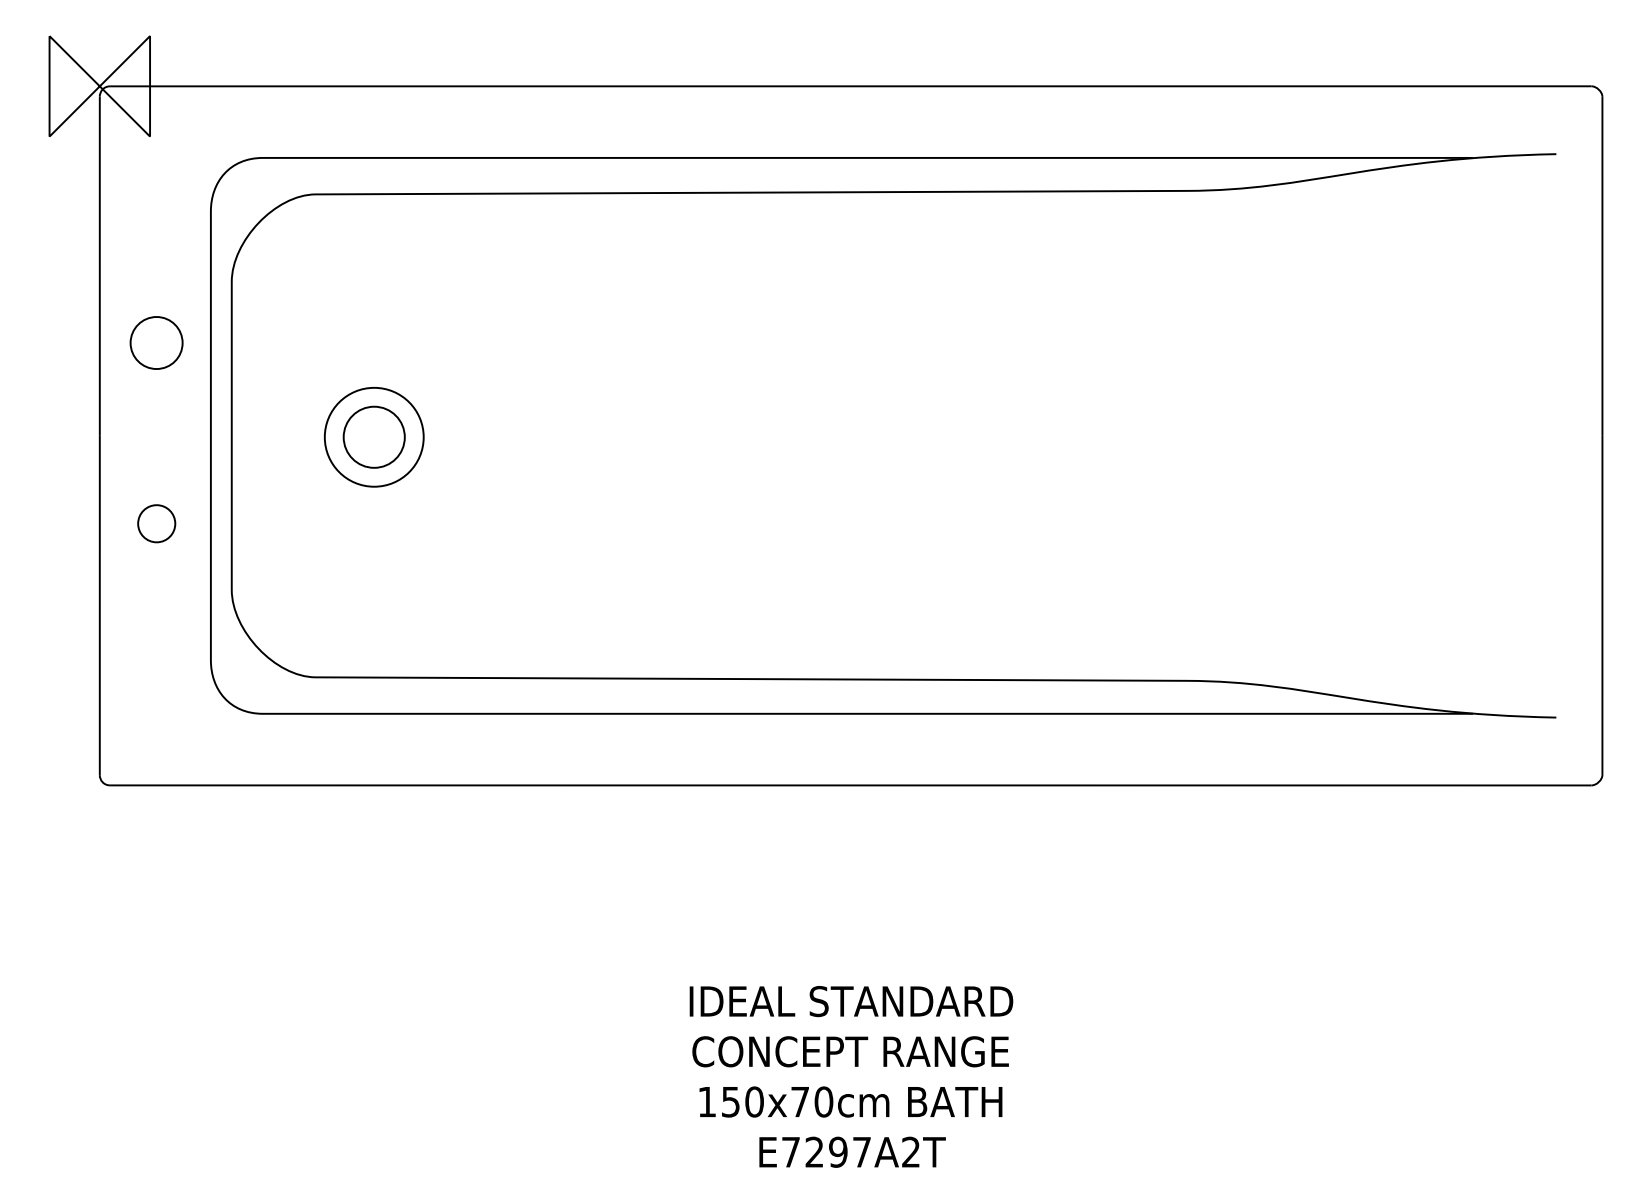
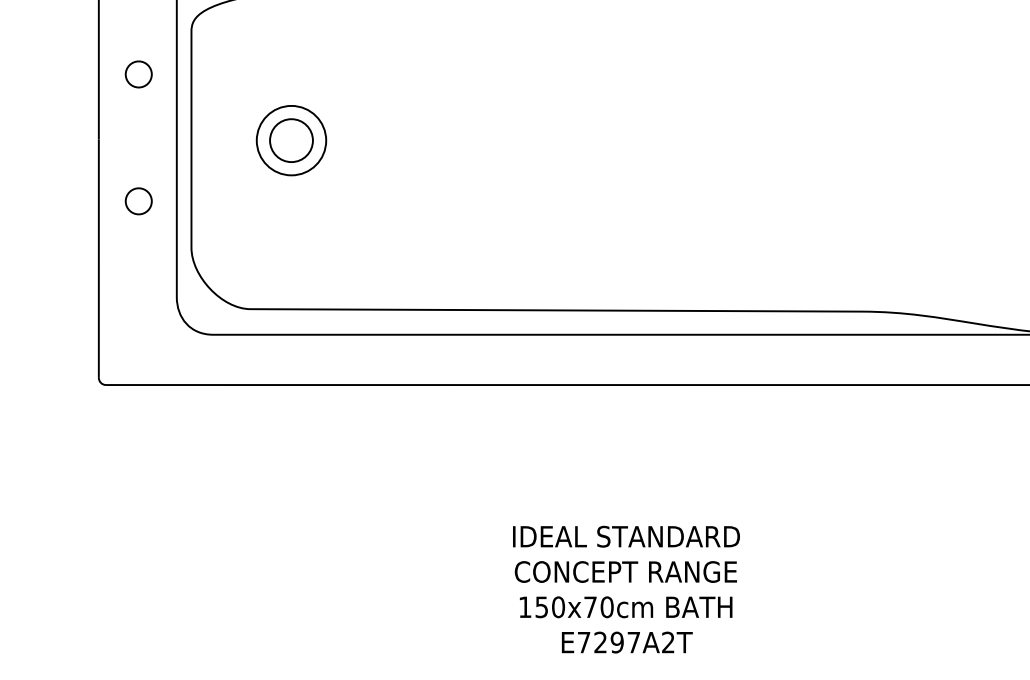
part: (156, 342) -> (138, 74), size x0.71

